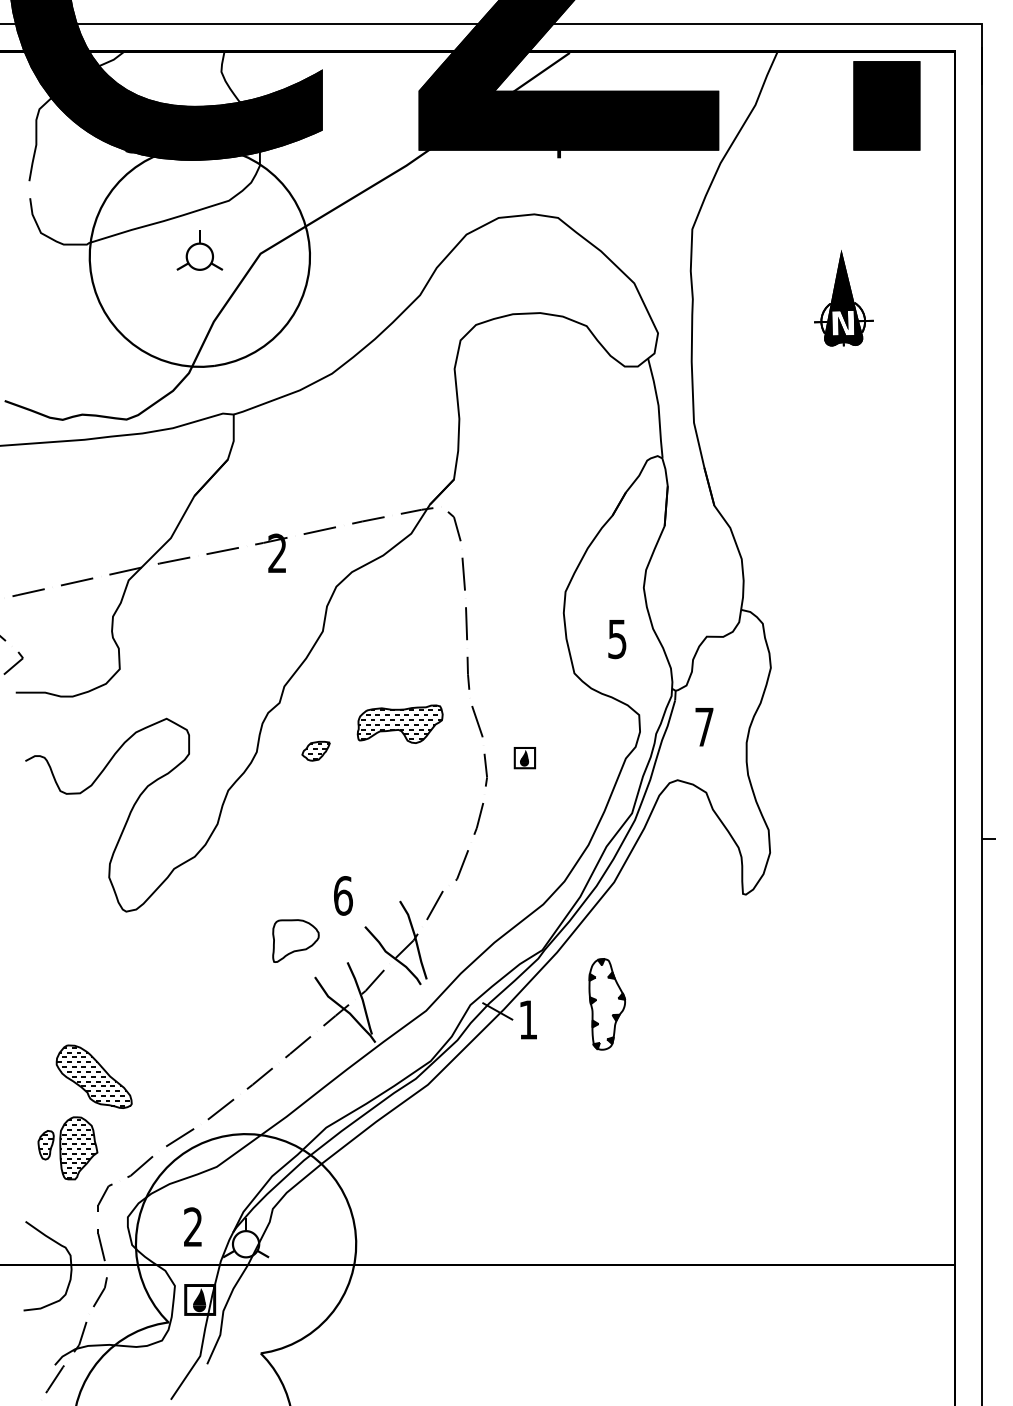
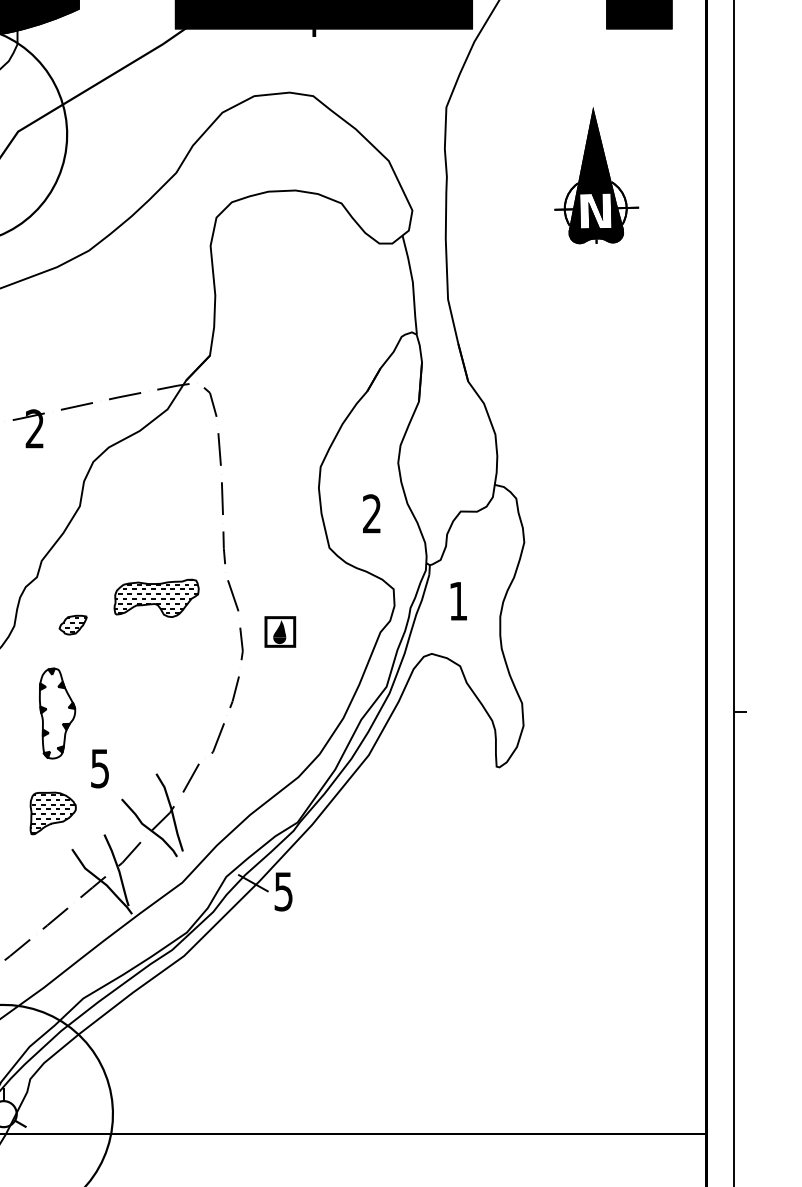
part: (843, 298) -> (596, 176), size x1.43
text: (617, 639) -> (372, 514), 5 -> 2
text: (704, 727) -> (458, 601), 7 -> 1
part: (524, 757) -> (279, 631), size x1.43
text: (343, 895) -> (100, 768), 6 -> 5
hatch: (295, 941) -> (52, 813), added
part: (607, 1004) -> (57, 713), moved
text: (528, 1019) -> (283, 891), 1 -> 5

